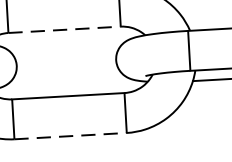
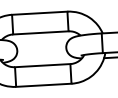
line: (63, 28) -> (40, 32), dashed -> solid
line: (69, 136) -> (43, 85), dashed -> solid

